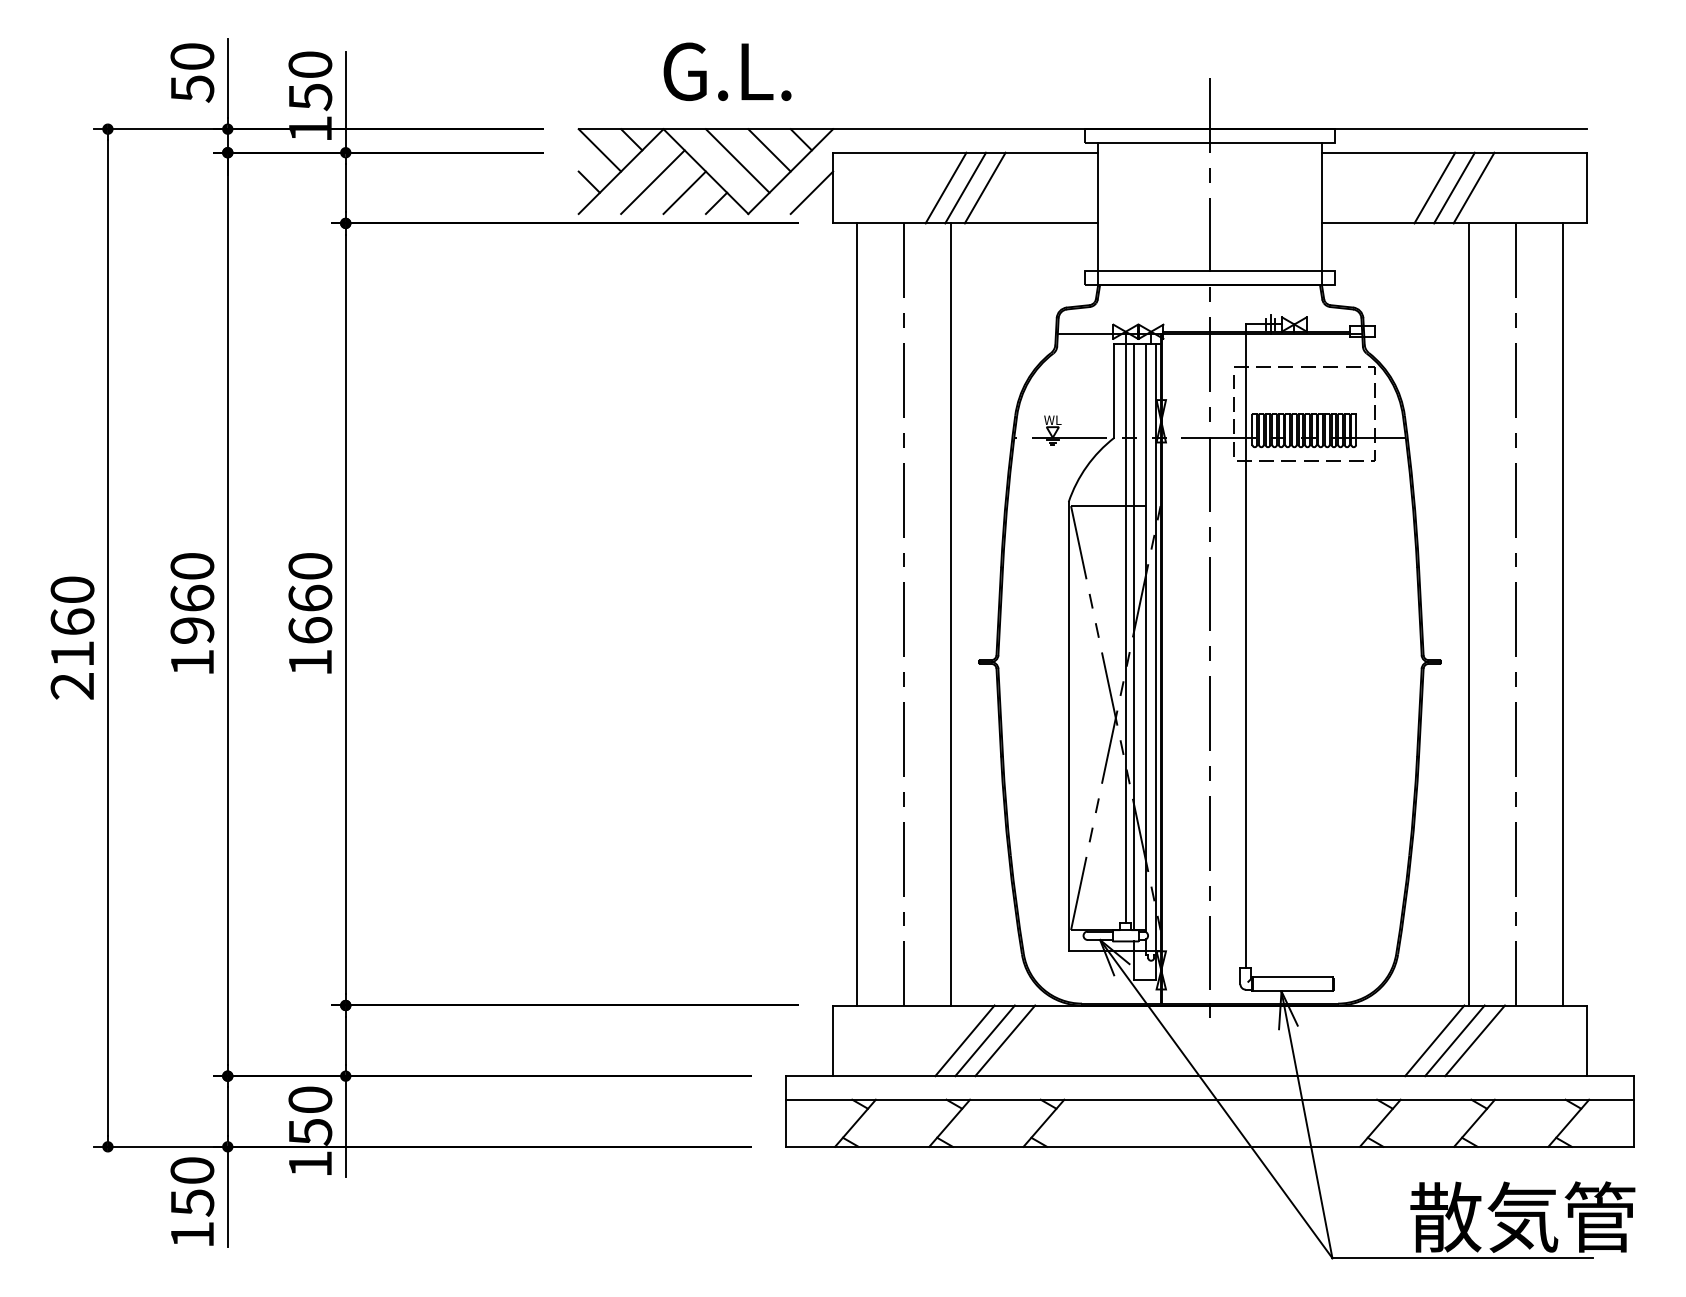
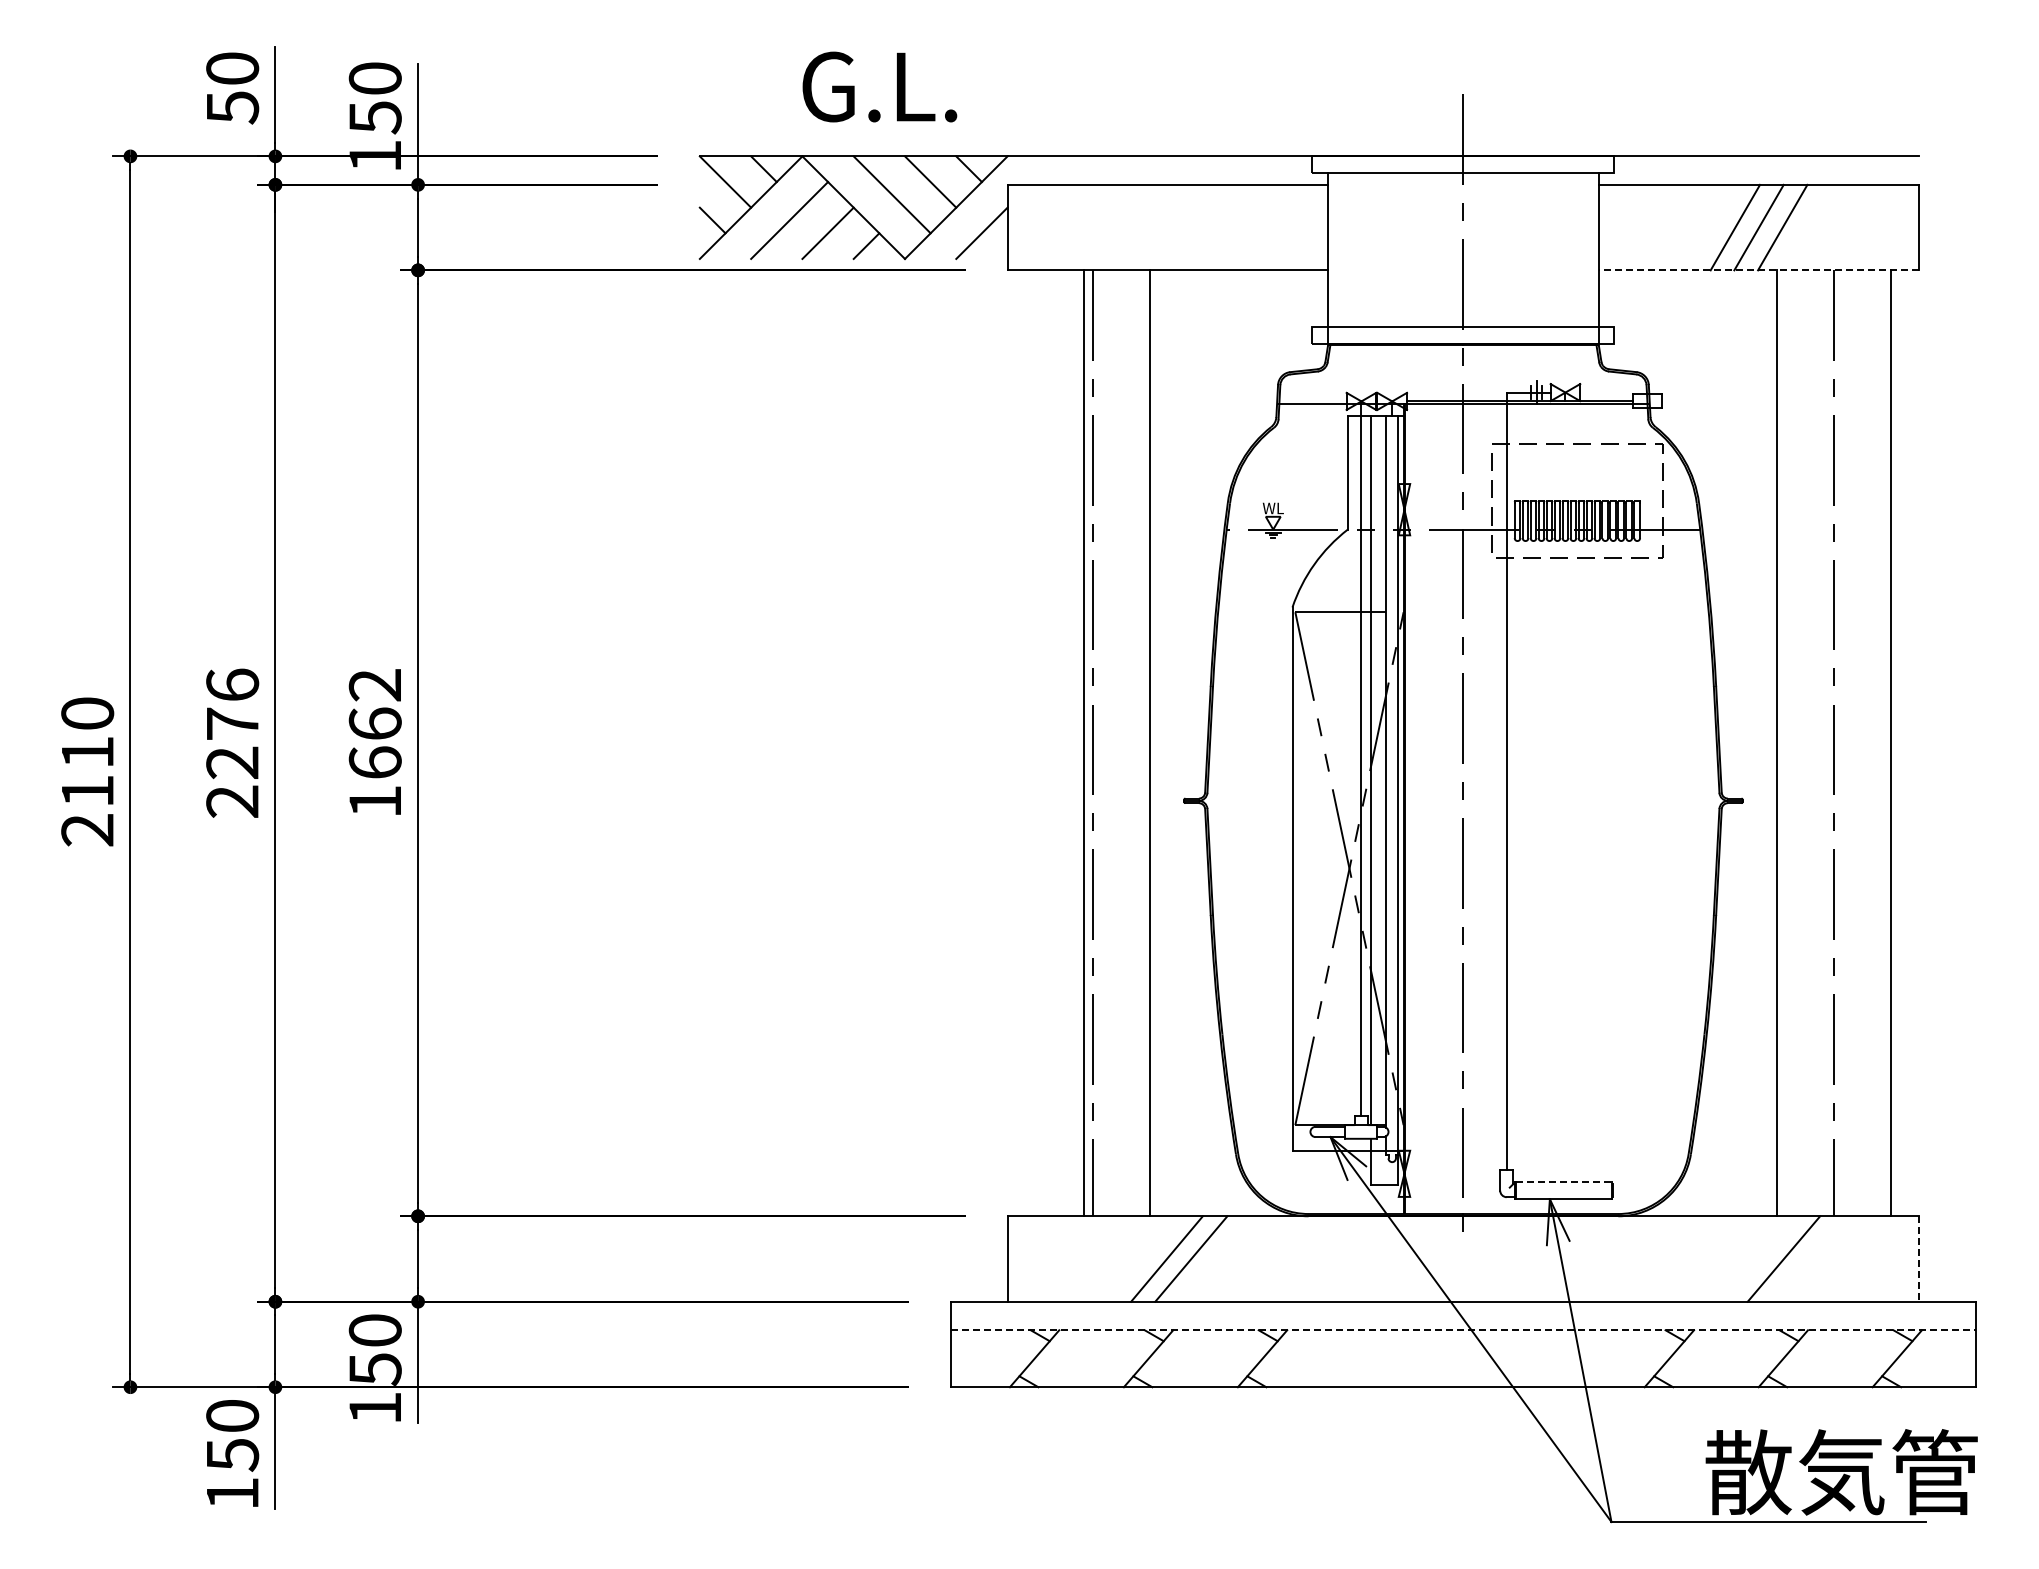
line: (945, 187) -> (1143, 227), removed
line: (965, 187) -> (1167, 227), removed
line: (985, 187) -> (1191, 227), removed
line: (1454, 223) -> (1758, 270), solid -> dashed
text: (309, 566) -> (374, 685), 1660 -> 1662
text: (192, 613) -> (232, 742), 1960 -> 2276
line: (857, 614) -> (1084, 743), moved
text: (72, 621) -> (87, 751), 2160 -> 2110
line: (1293, 977) -> (1564, 1182), solid -> dashed
line: (1005, 1040) -> (1215, 1258), removed
line: (1434, 1040) -> (1735, 1258), removed
line: (1454, 1040) -> (1759, 1258), removed
line: (1587, 1041) -> (1919, 1259), solid -> dashed
line: (1210, 1099) -> (1463, 1330), solid -> dashed

